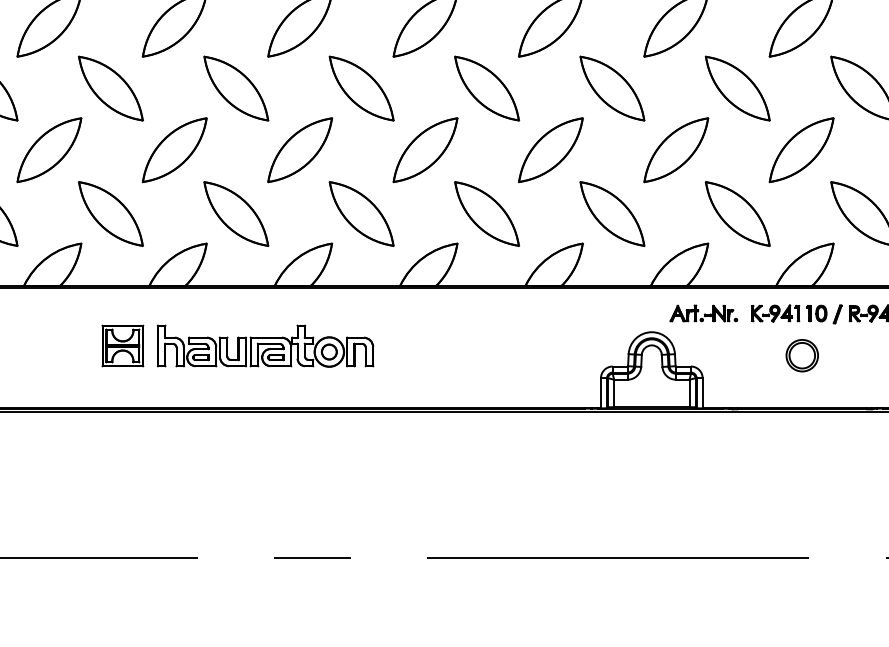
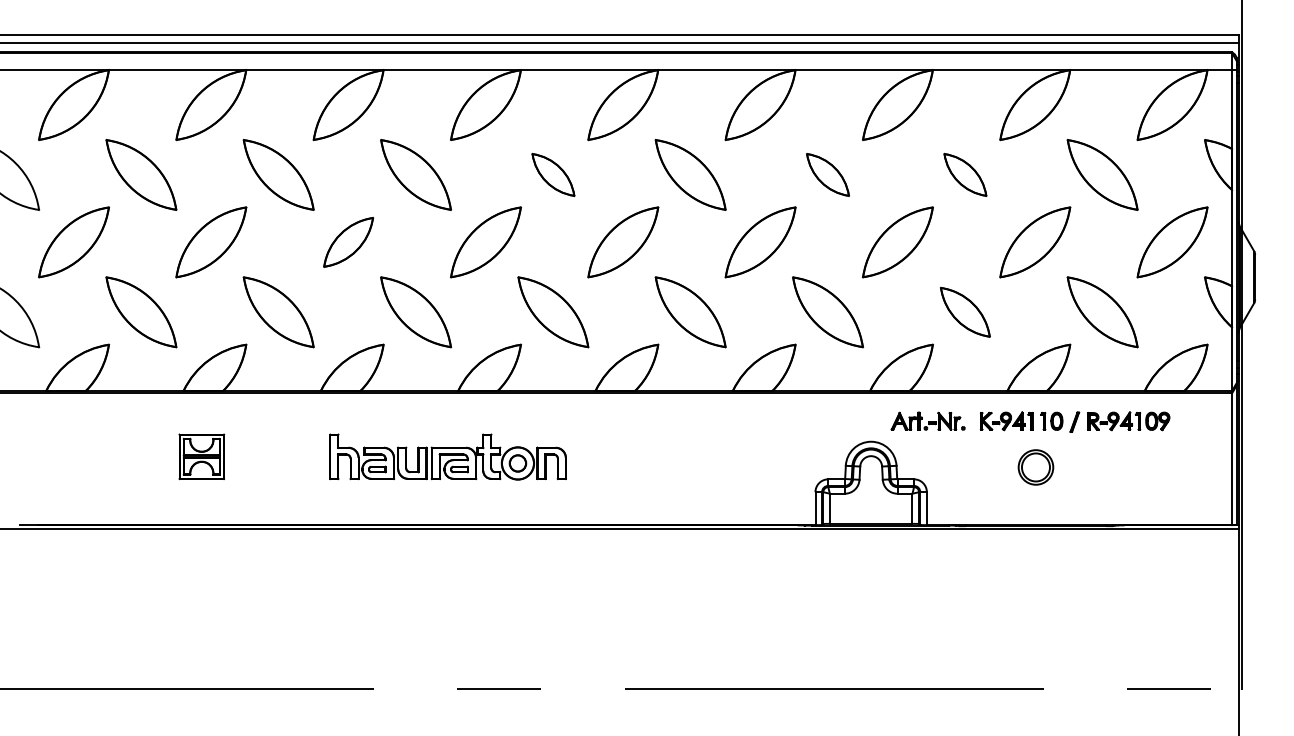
part: (361, 88) -> (553, 174), size x0.6
part: (611, 88) -> (827, 174), size x0.6
part: (737, 88) -> (965, 174), size x0.6
part: (174, 150) -> (348, 242), size x0.7
part: (737, 214) -> (965, 312), size x0.7
part: (122, 345) -> (201, 456), moved

